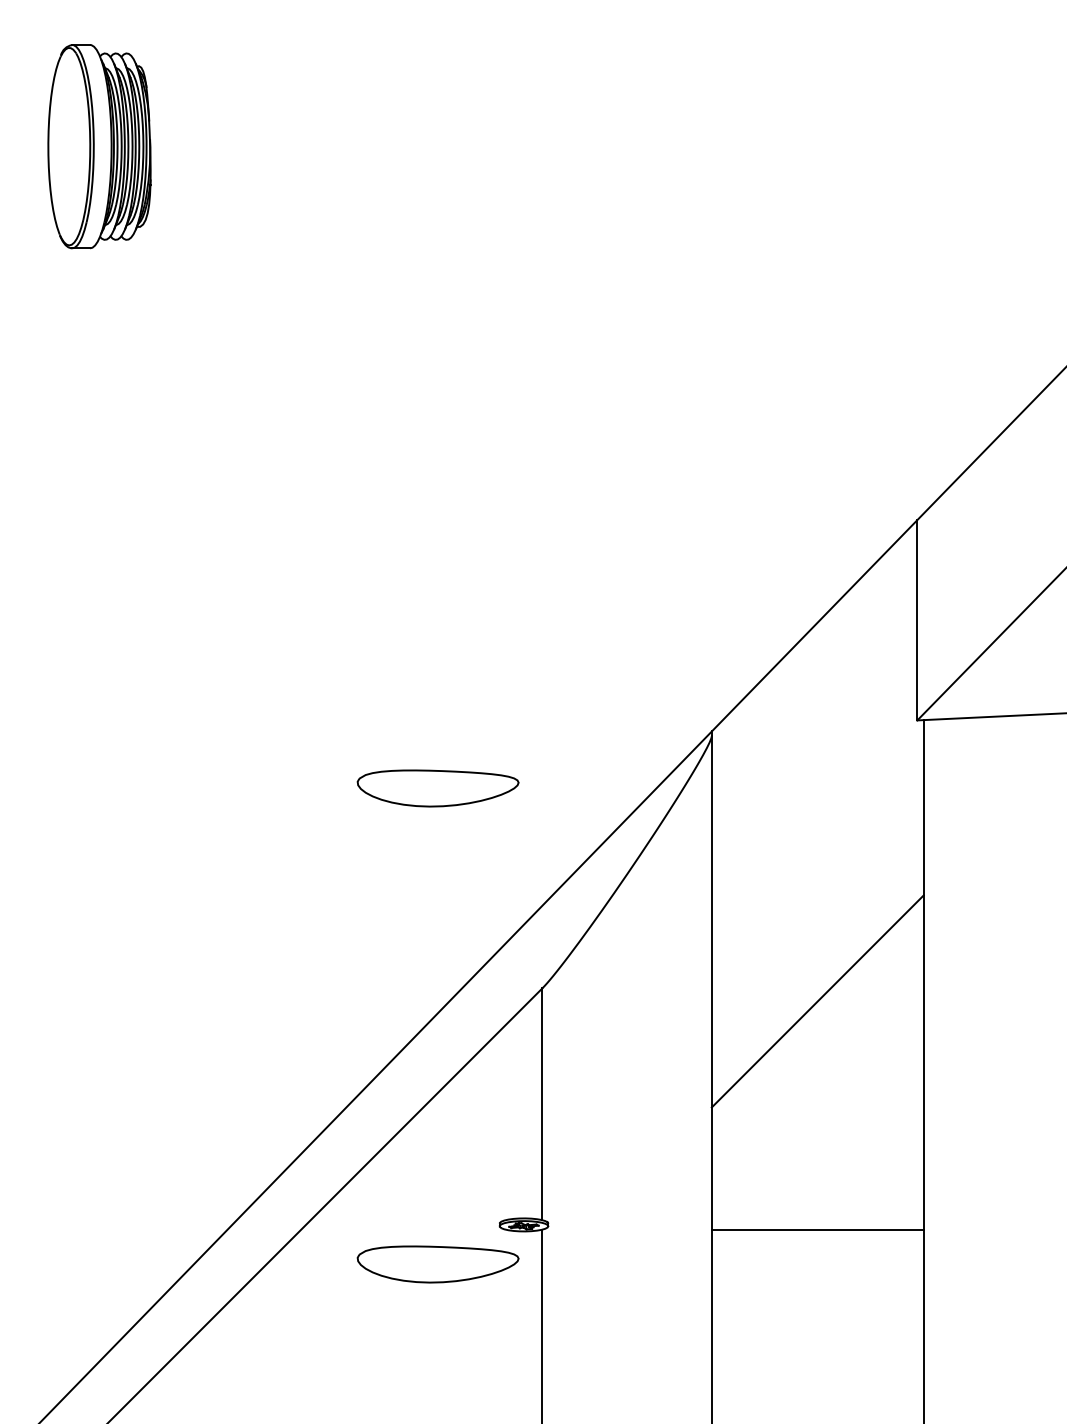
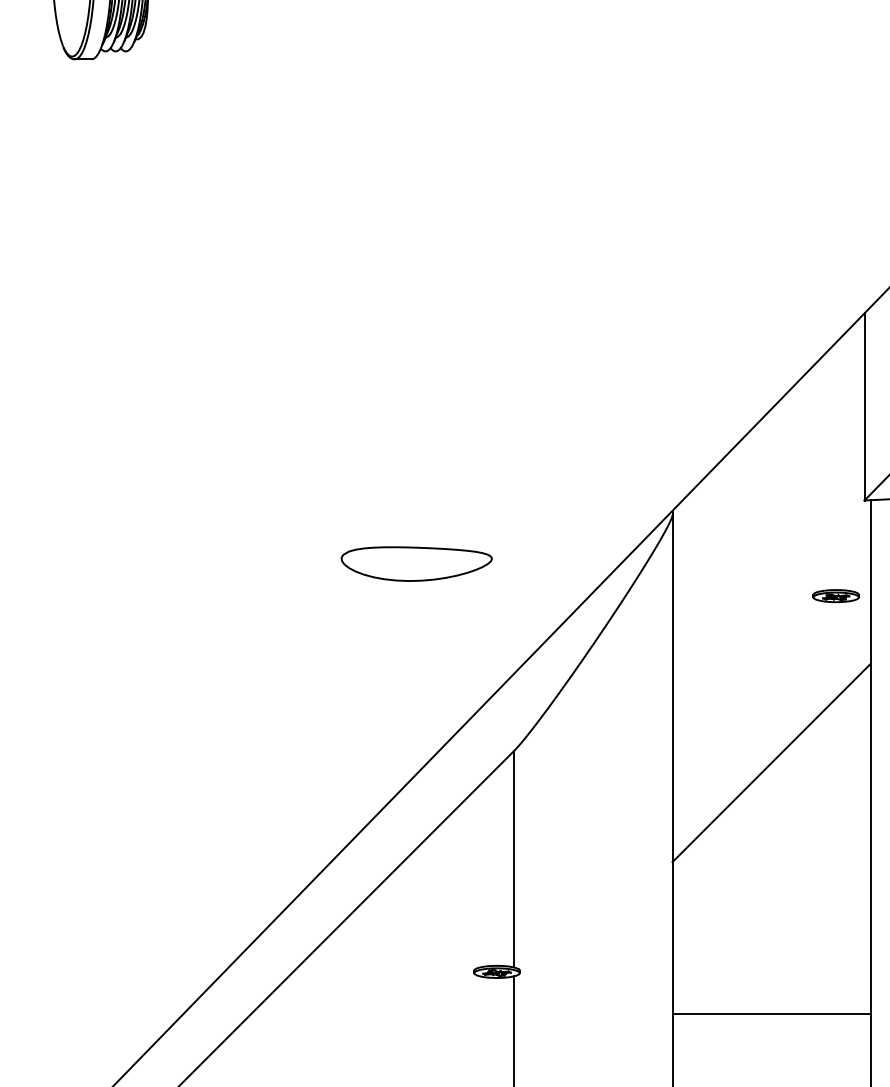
part: (886, 822) -> (835, 595), added
line: (817, 1229) -> (771, 1013), moved
part: (437, 1264) -> (416, 1008), removed

